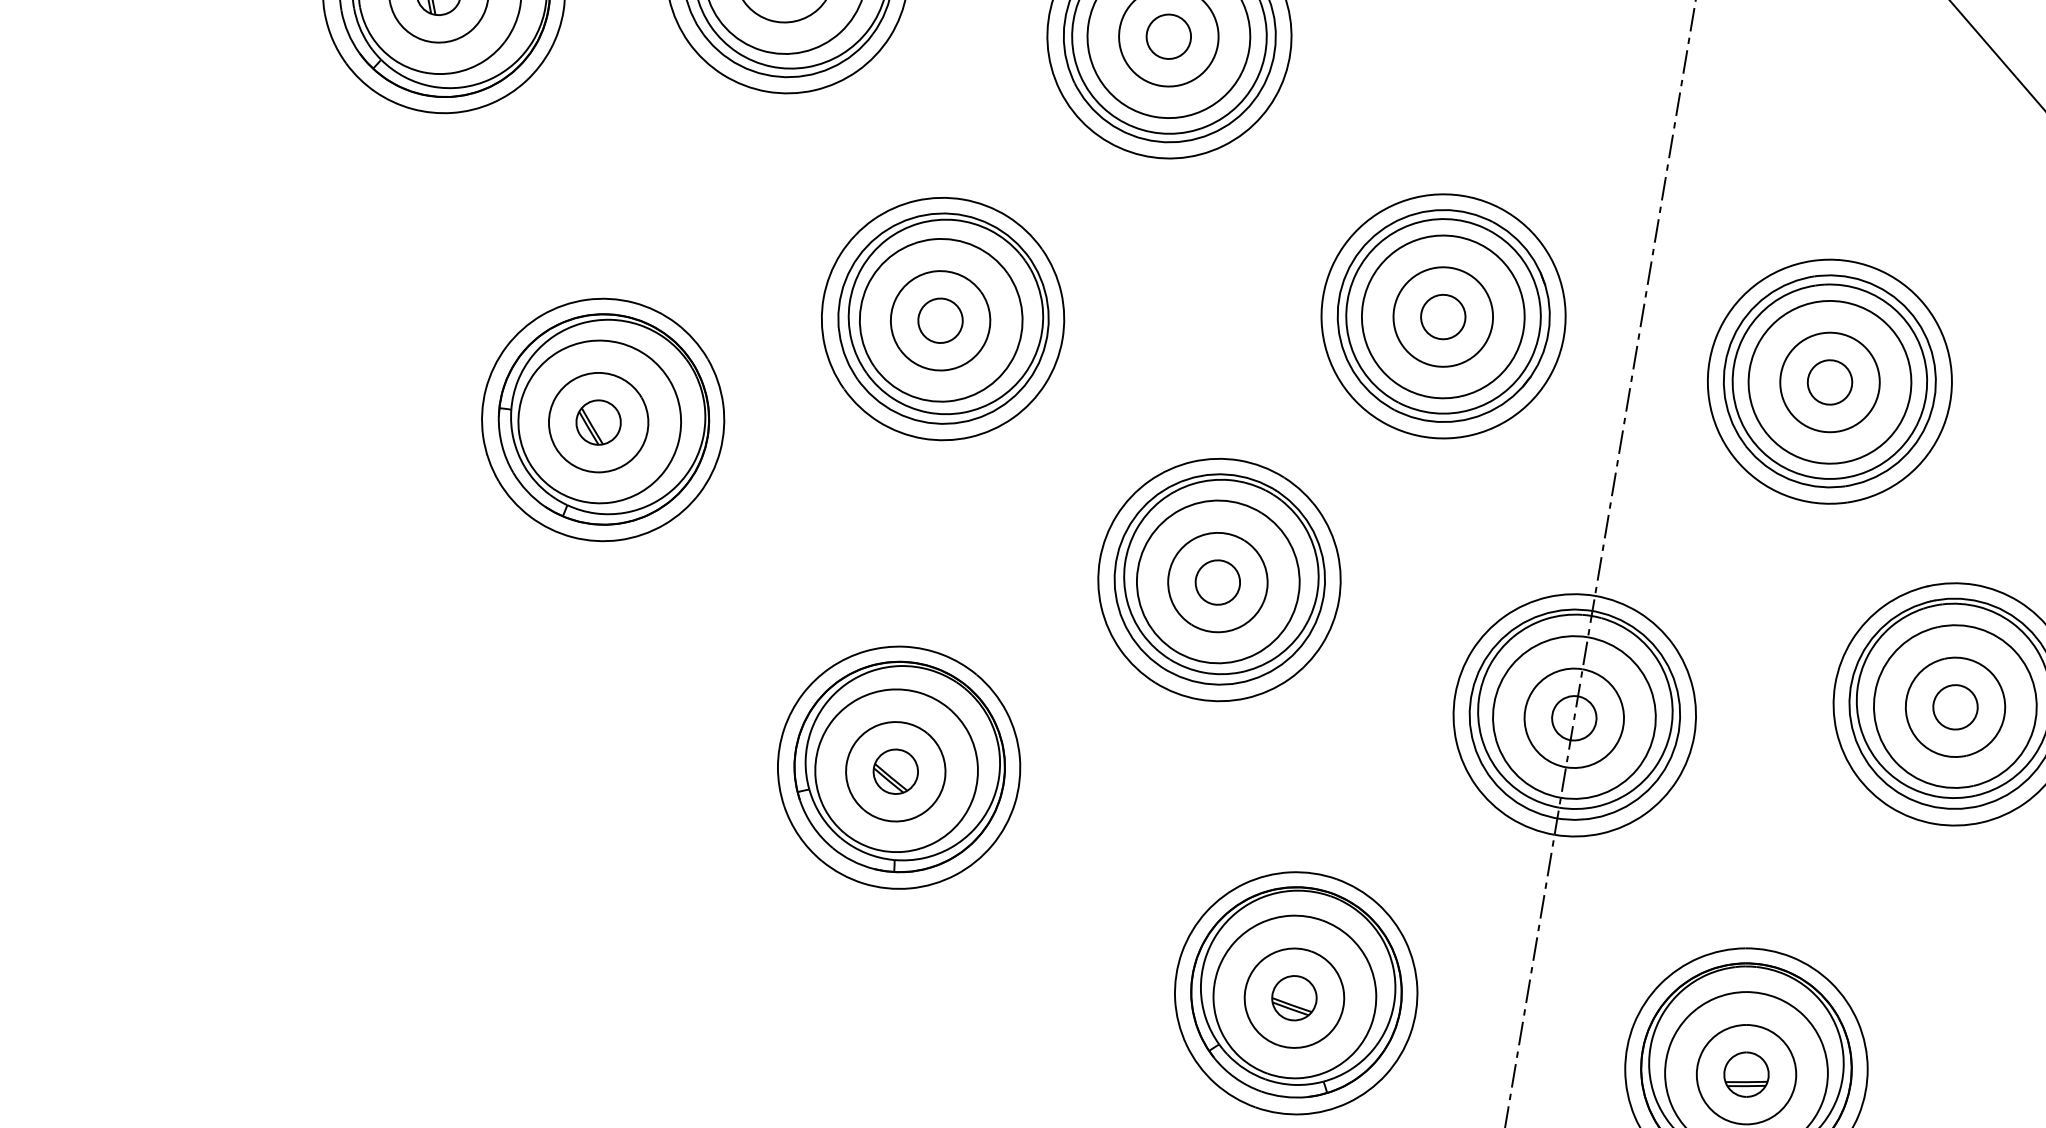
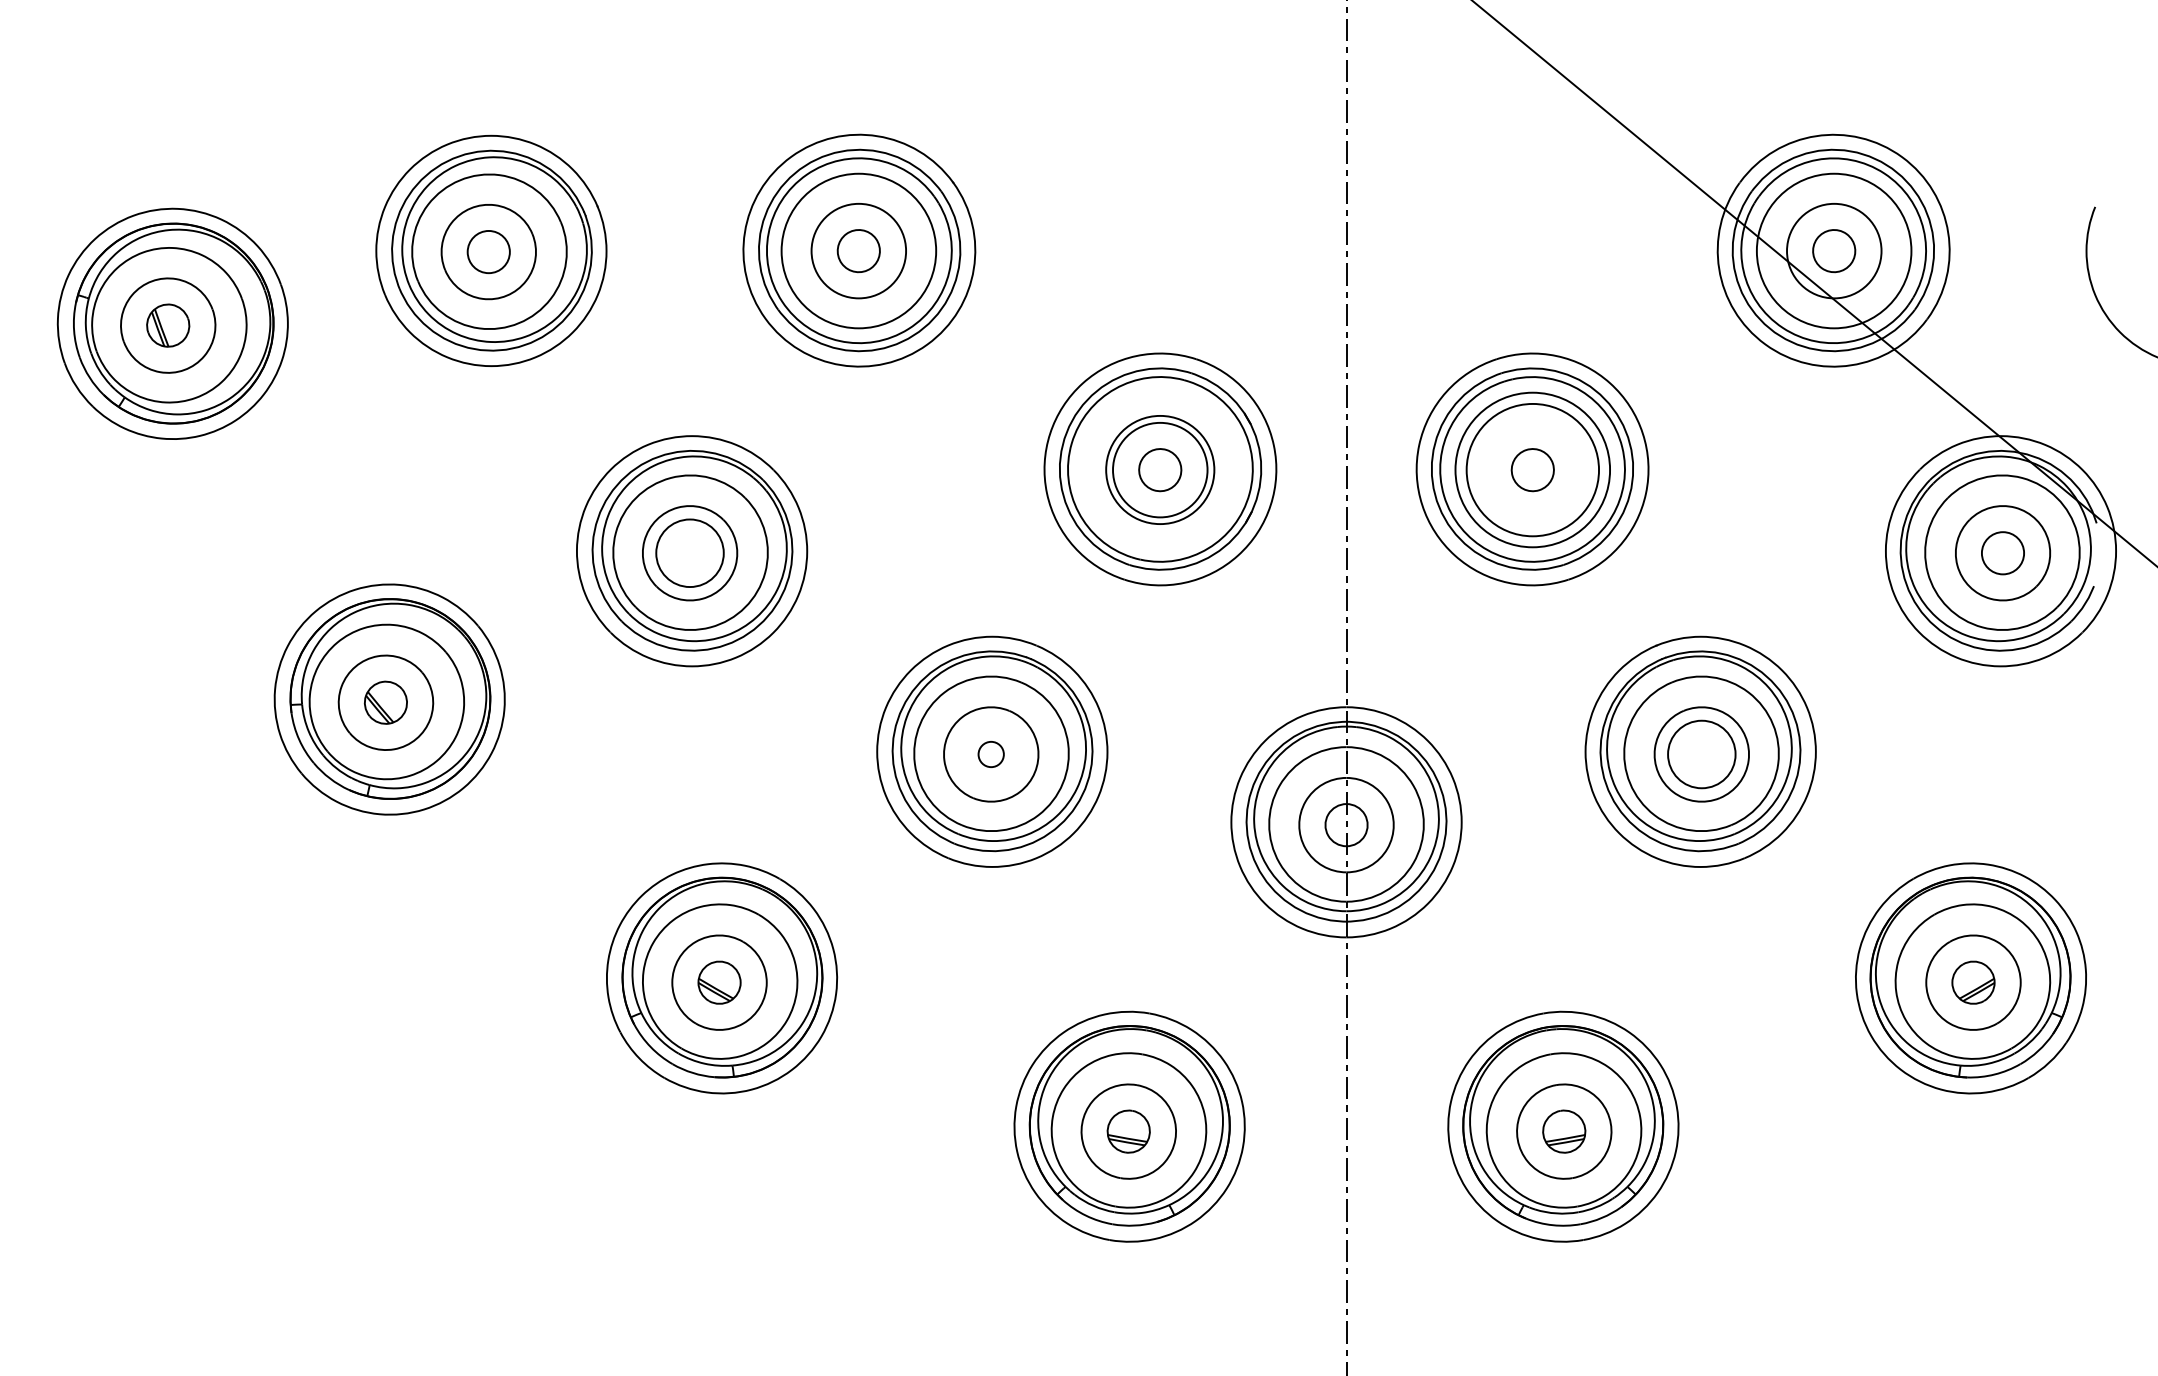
circle: (1442, 316) -> (1159, 469), size x0.7
circle: (939, 320) -> (689, 553), size x1.6
circle: (1829, 381) -> (1532, 469), size x1.4
circle: (1218, 582) -> (991, 754), size x0.6
circle: (1955, 707) -> (1701, 754), size x1.6

